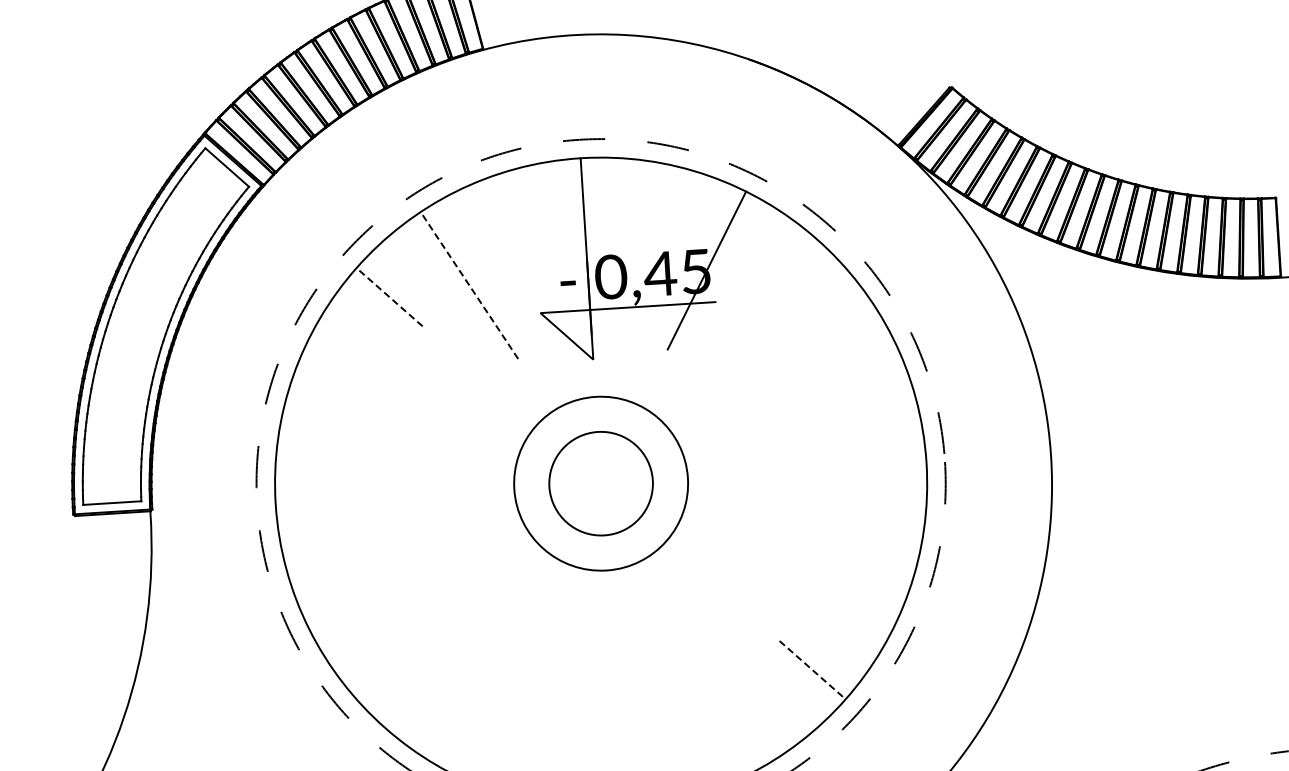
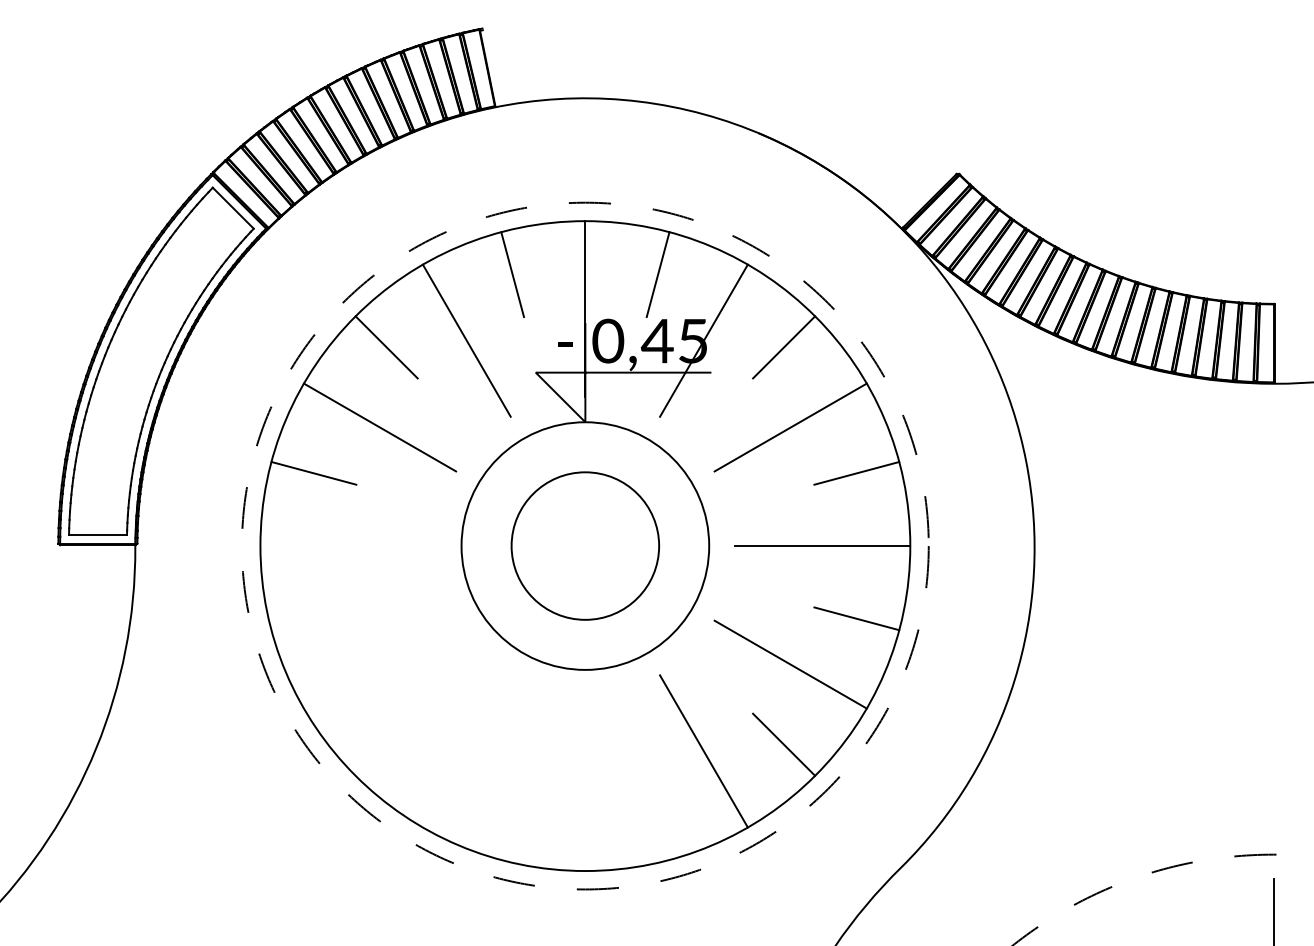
line: (656, 207) -> (657, 274), added
line: (511, 216) -> (512, 274), added
line: (788, 272) -> (784, 347), added
line: (469, 285) -> (466, 340), dashed -> solid
line: (389, 297) -> (386, 347), dashed -> solid
line: (799, 352) -> (790, 427), added
line: (387, 377) -> (379, 427), added
line: (868, 392) -> (856, 472), added
line: (324, 427) -> (313, 472), added
line: (838, 469) -> (822, 546), added
circle: (601, 483) -> (585, 545), size x1.43
circle: (601, 483) -> (585, 545), size x1.43
line: (877, 539) -> (856, 618), added
line: (814, 589) -> (790, 664), added
line: (813, 669) -> (784, 744), dashed -> solid
line: (732, 681) -> (703, 751), added

